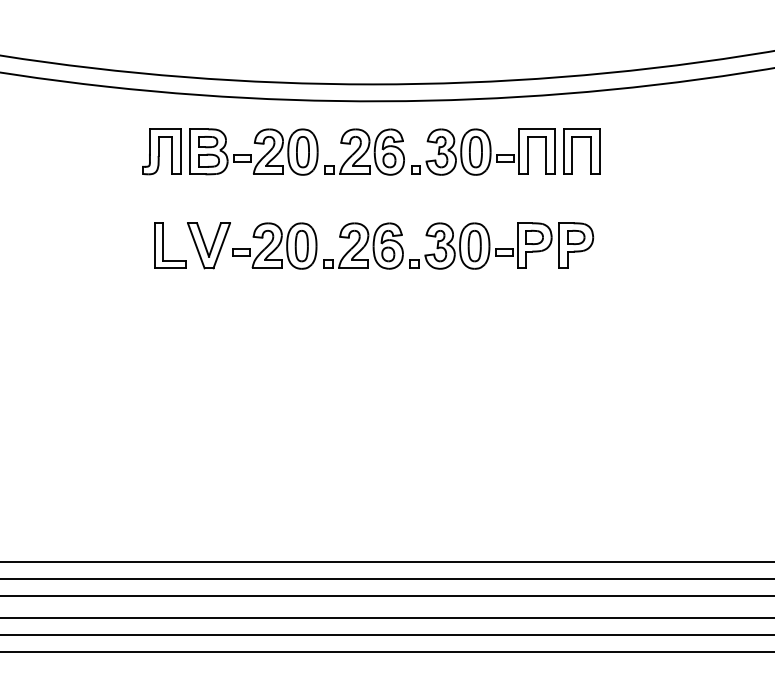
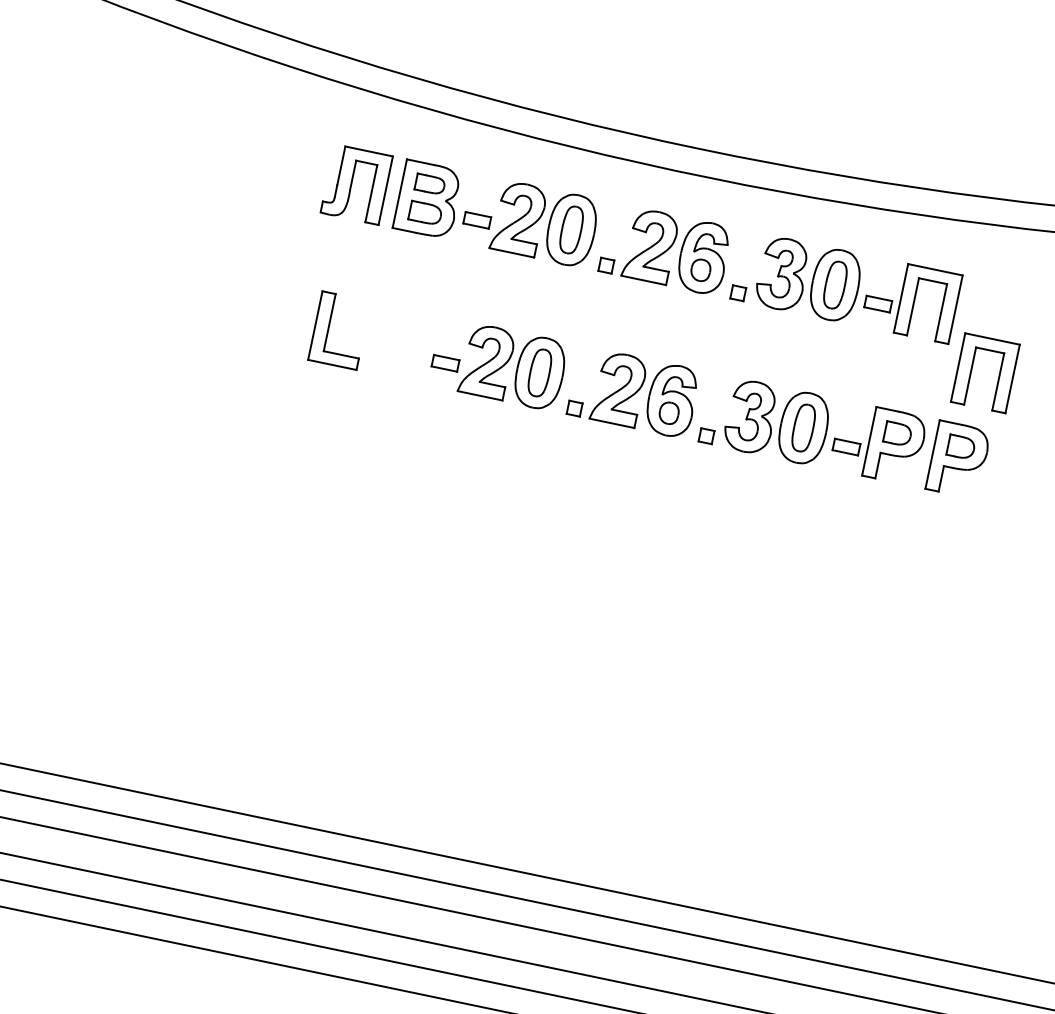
part: (572, 151) -> (971, 369), moved
part: (208, 245) -> (397, 342), removed

